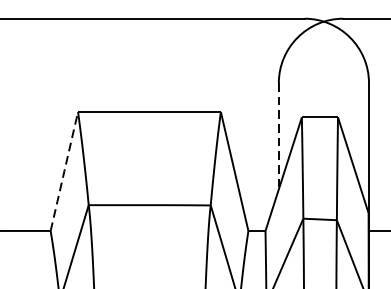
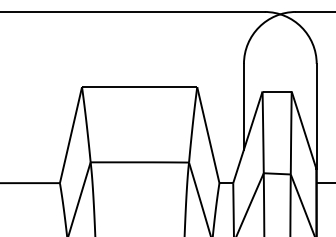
line: (278, 135) -> (243, 106), dashed -> solid
line: (64, 171) -> (71, 135), dashed -> solid

